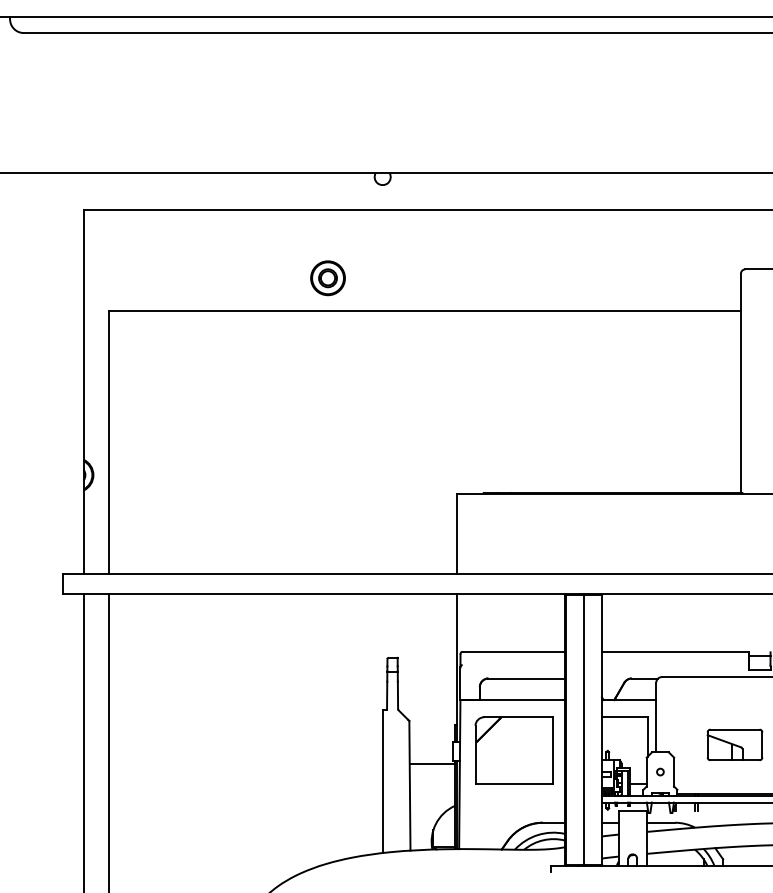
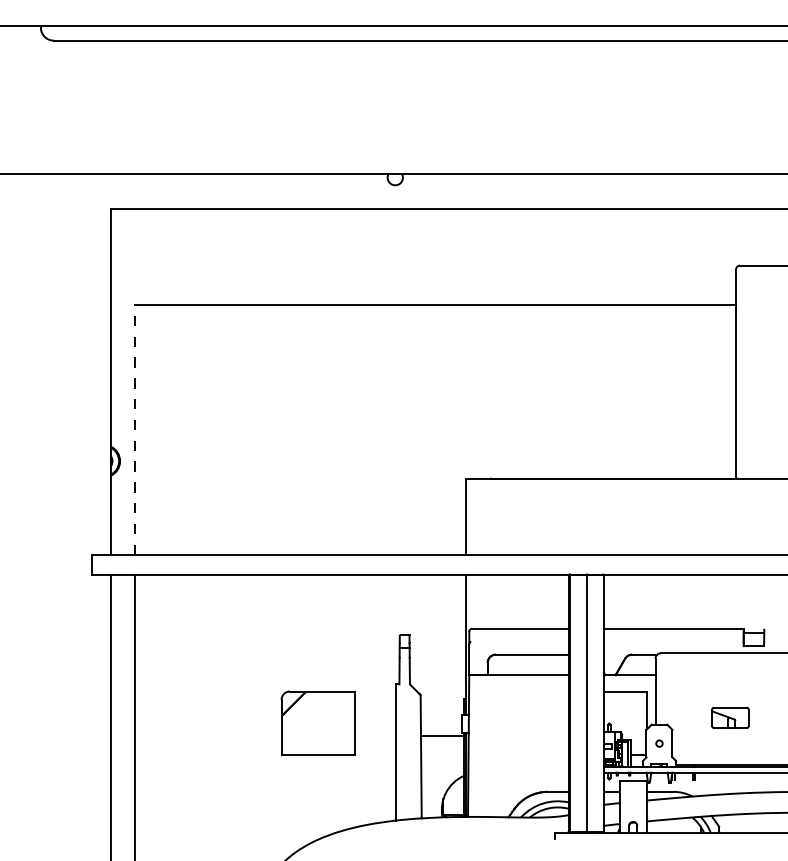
part: (328, 277) -> (343, 273), removed
line: (109, 442) -> (135, 430), solid -> dashed
part: (735, 744) -> (730, 717), size x0.7
part: (513, 749) -> (317, 722), moved

